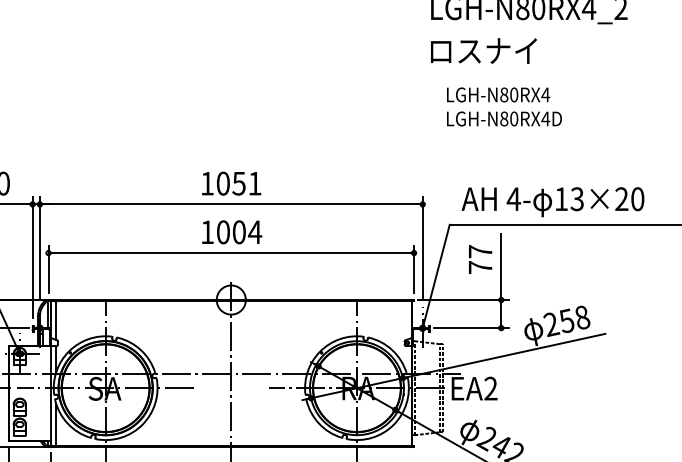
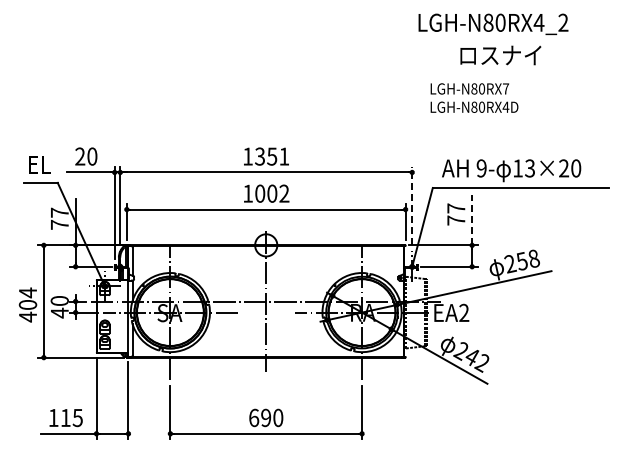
text: (483, 51) -> (500, 55), moved
text: (545, 94) -> (505, 88), LGH-N80RX4 -> LGH-N80RX7
text: (223, 183) -> (260, 156), 1051 -> 1351
text: (513, 199) -> (481, 168), 4- -> 9-
text: (255, 232) -> (284, 193), 1004 -> 1002
line: (423, 247) -> (412, 205), solid -> dashed
line: (501, 266) -> (472, 219), solid -> dashed

